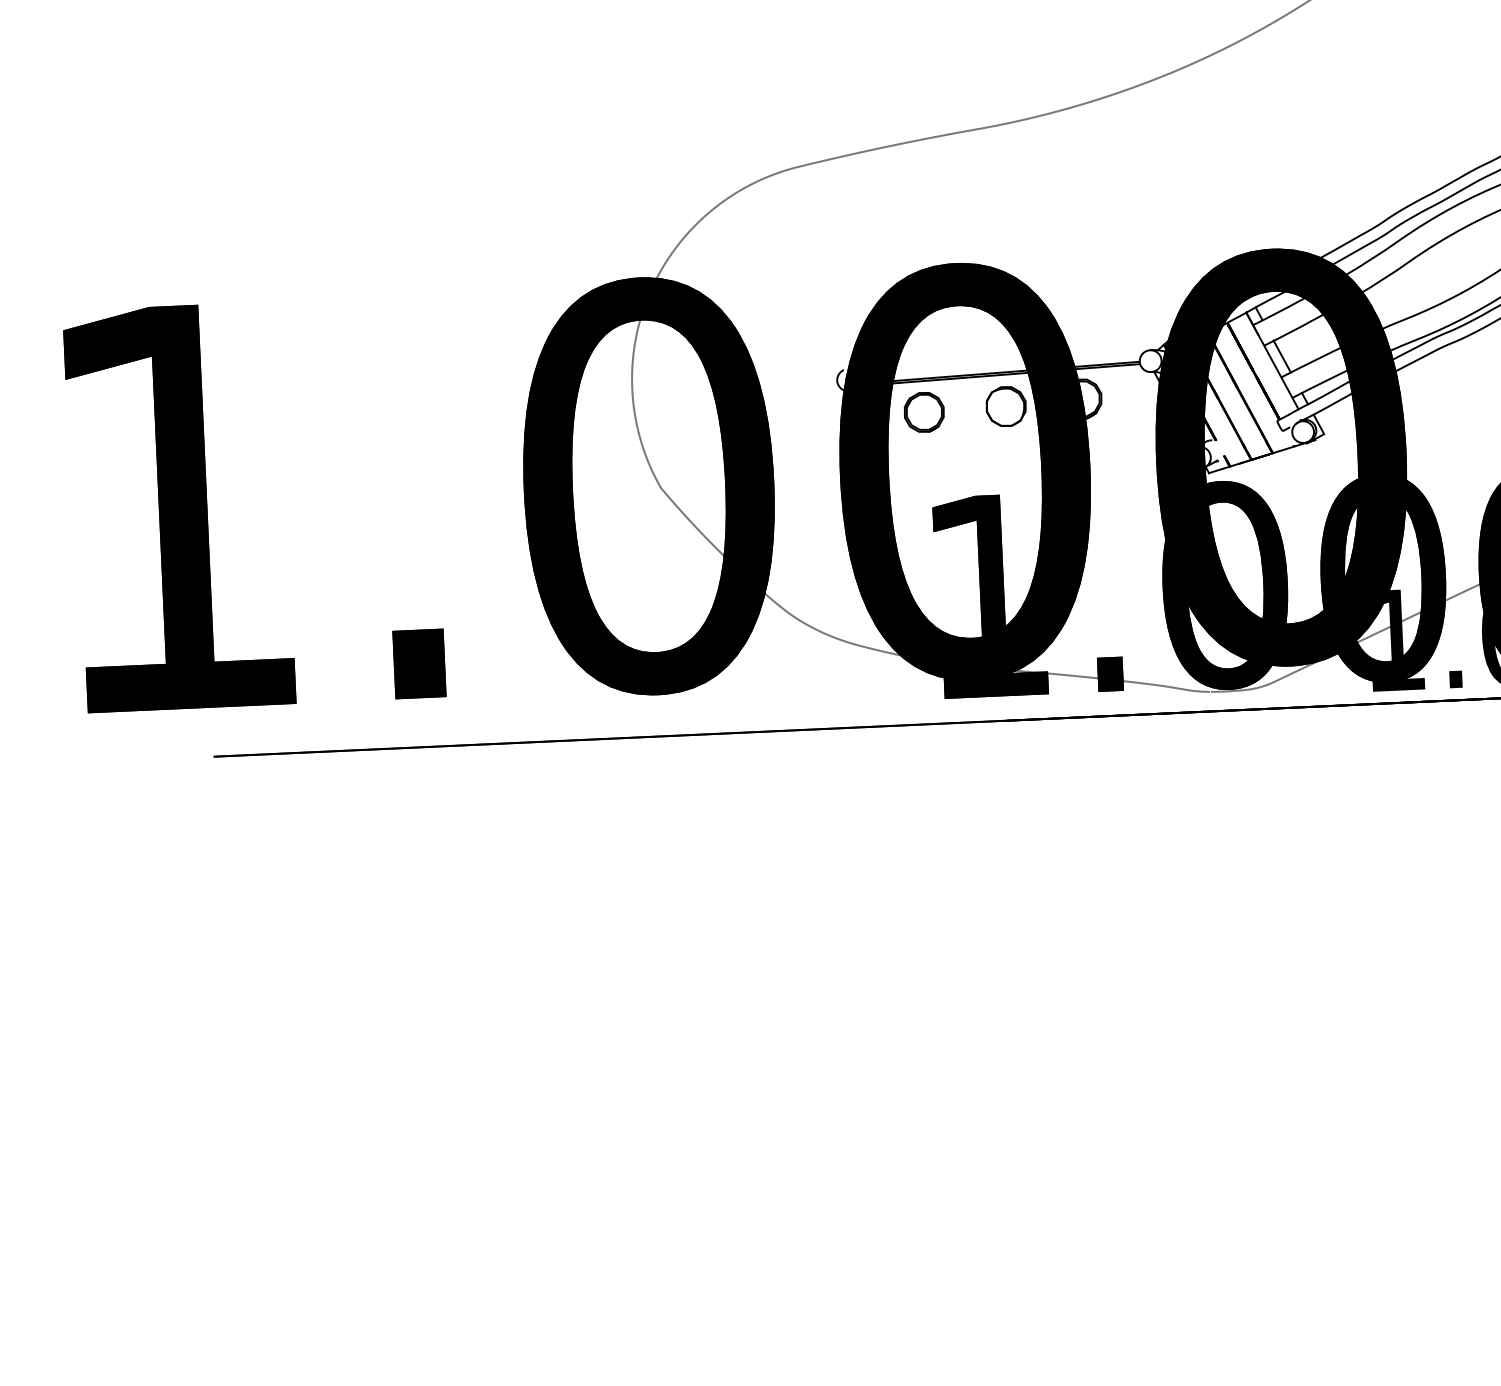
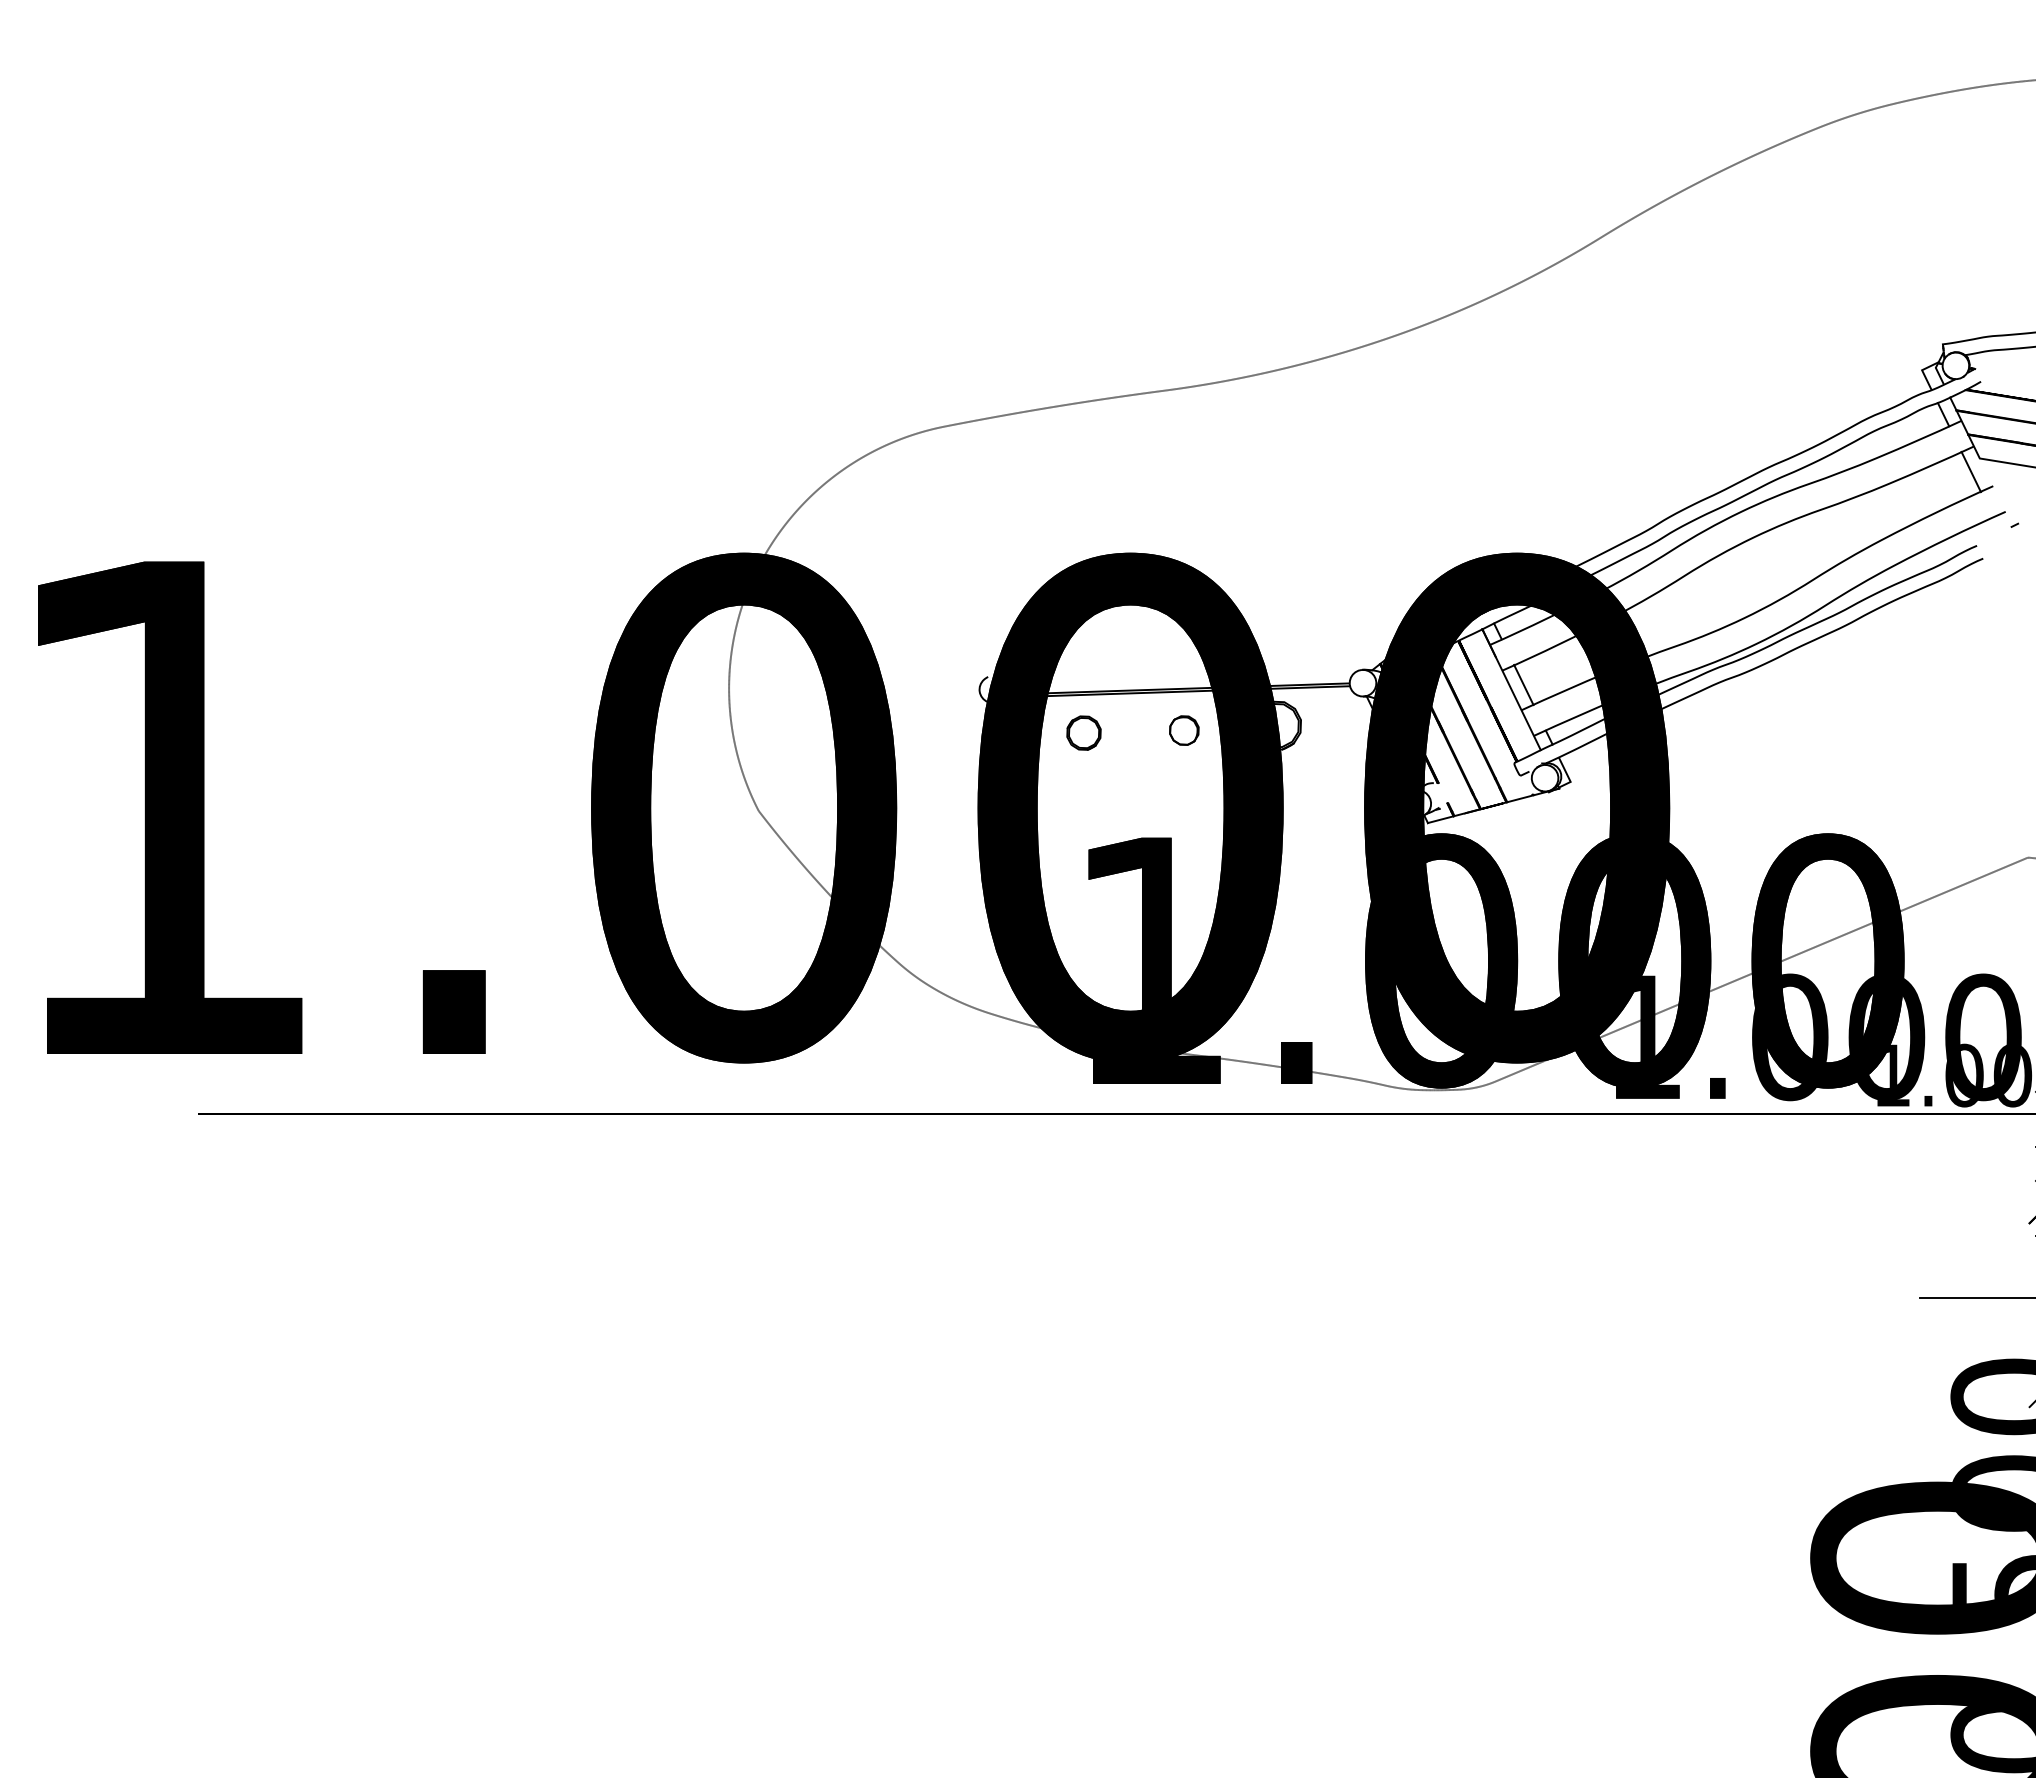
part: (1006, 406) -> (1184, 730), size x0.6
part: (923, 411) -> (1083, 732), size x0.7

